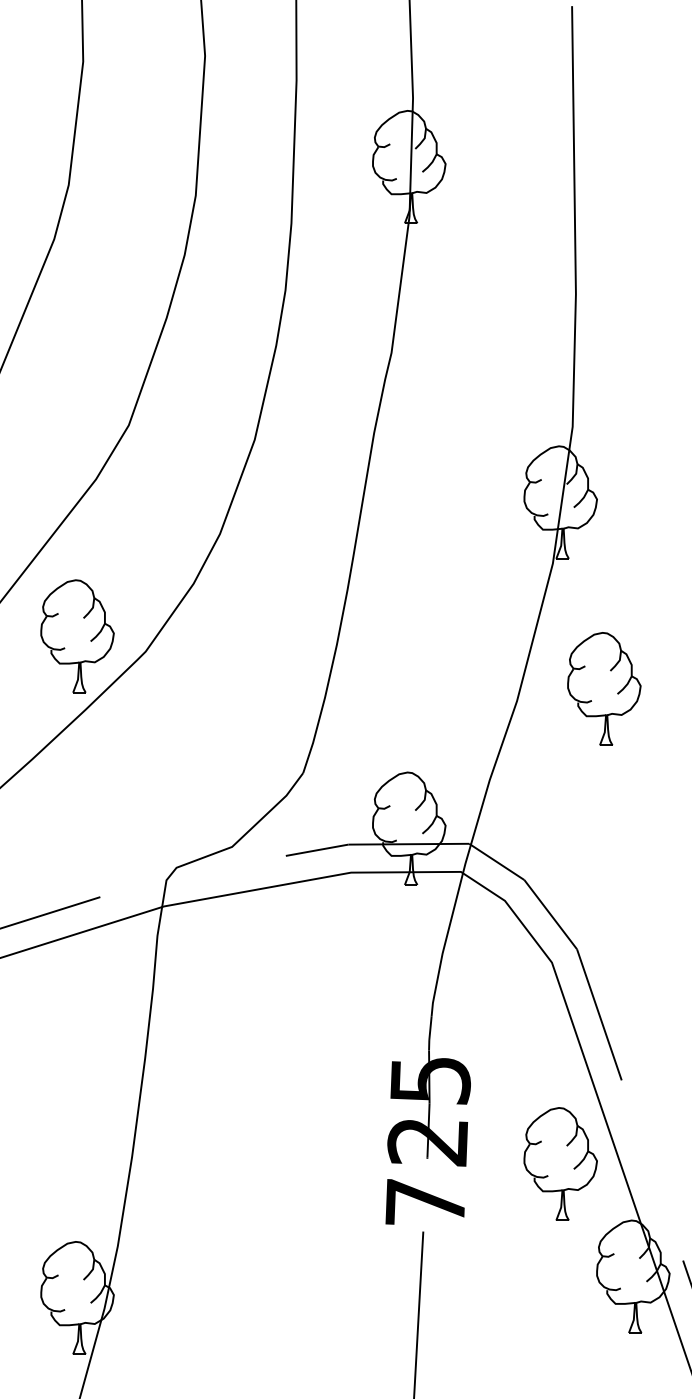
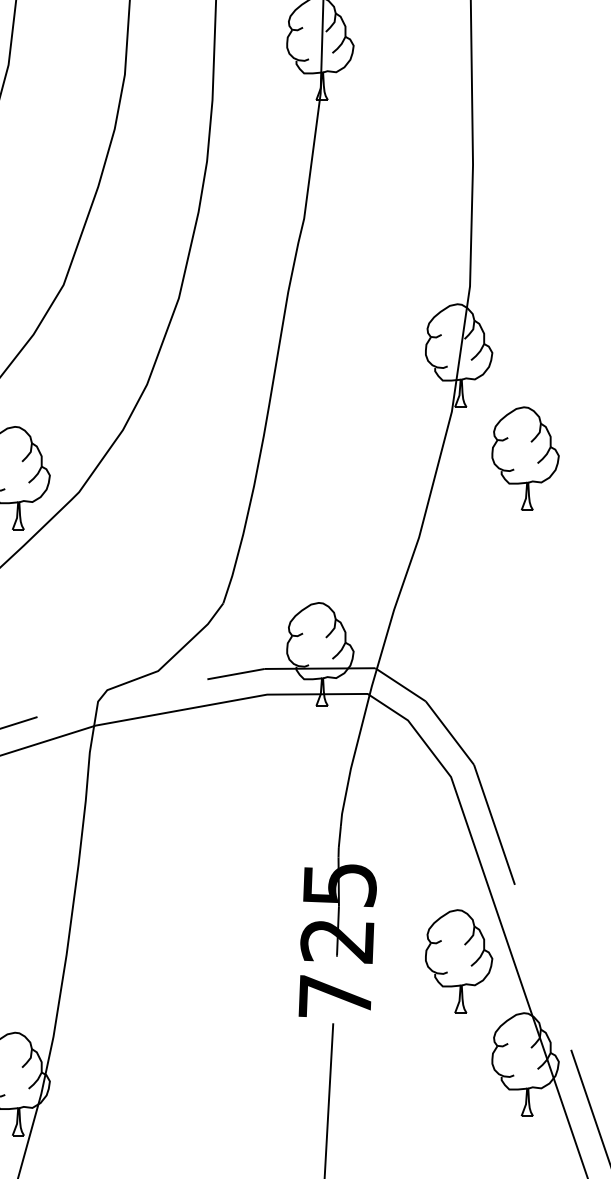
part: (604, 688) -> (525, 458), moved

